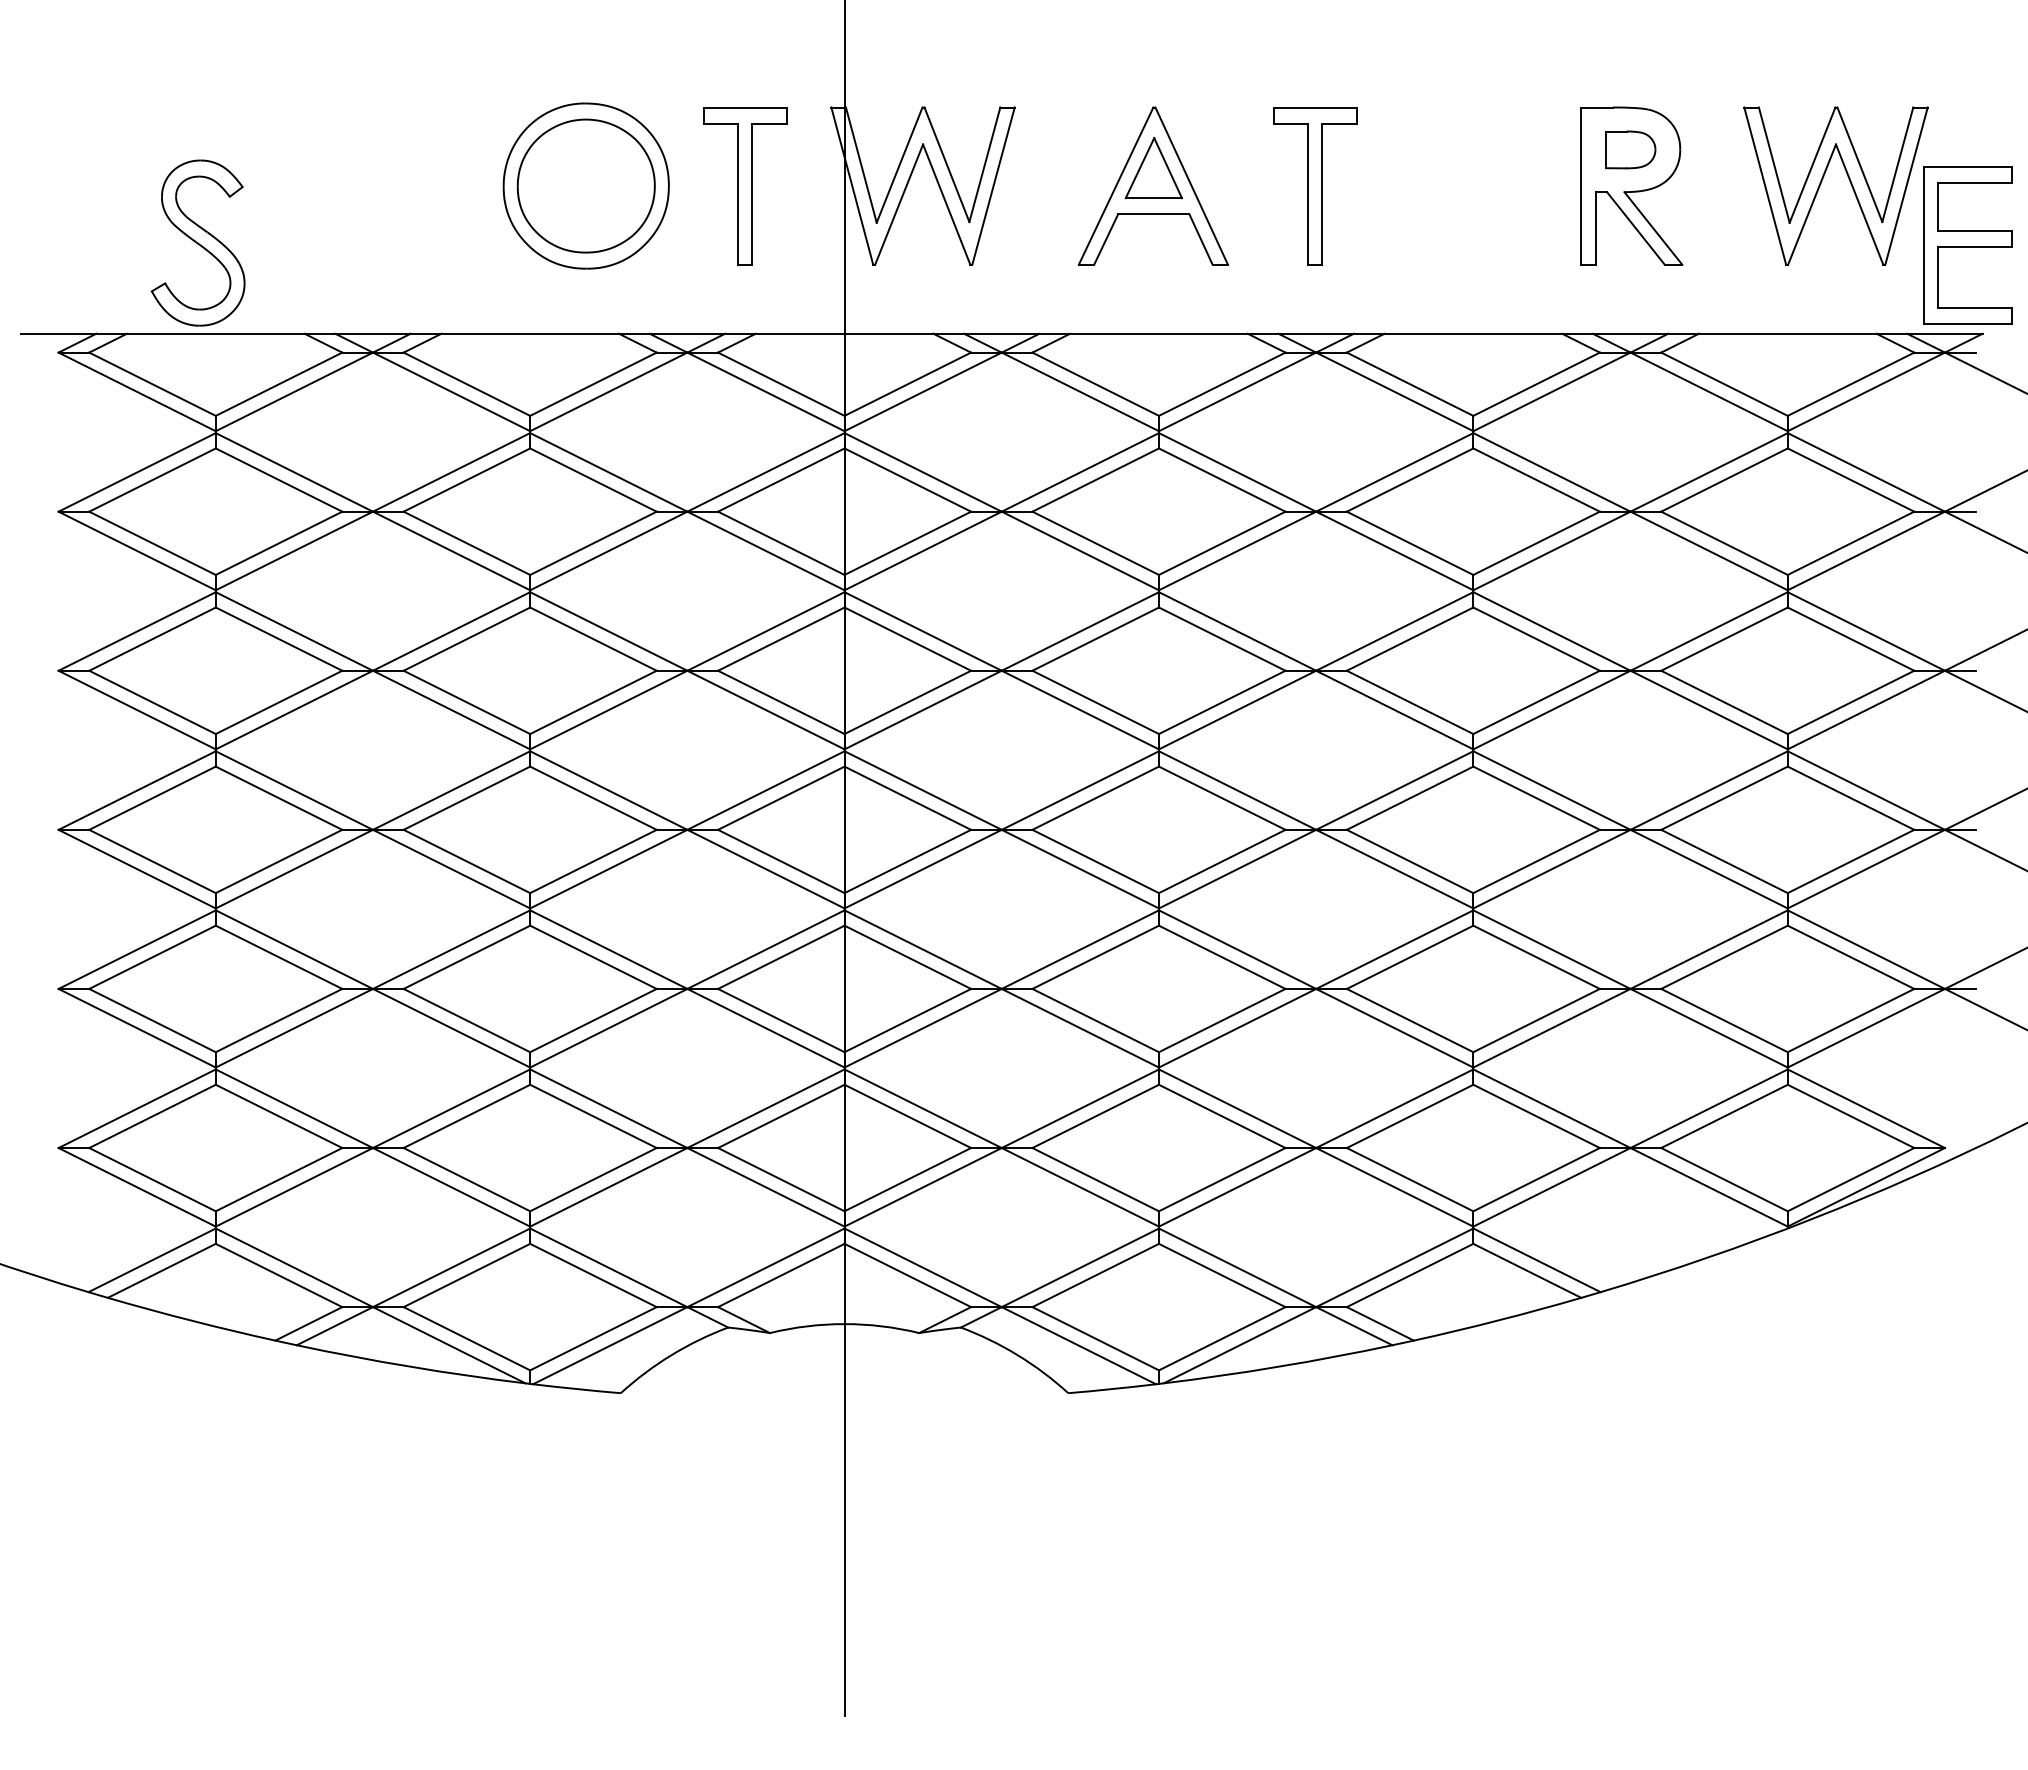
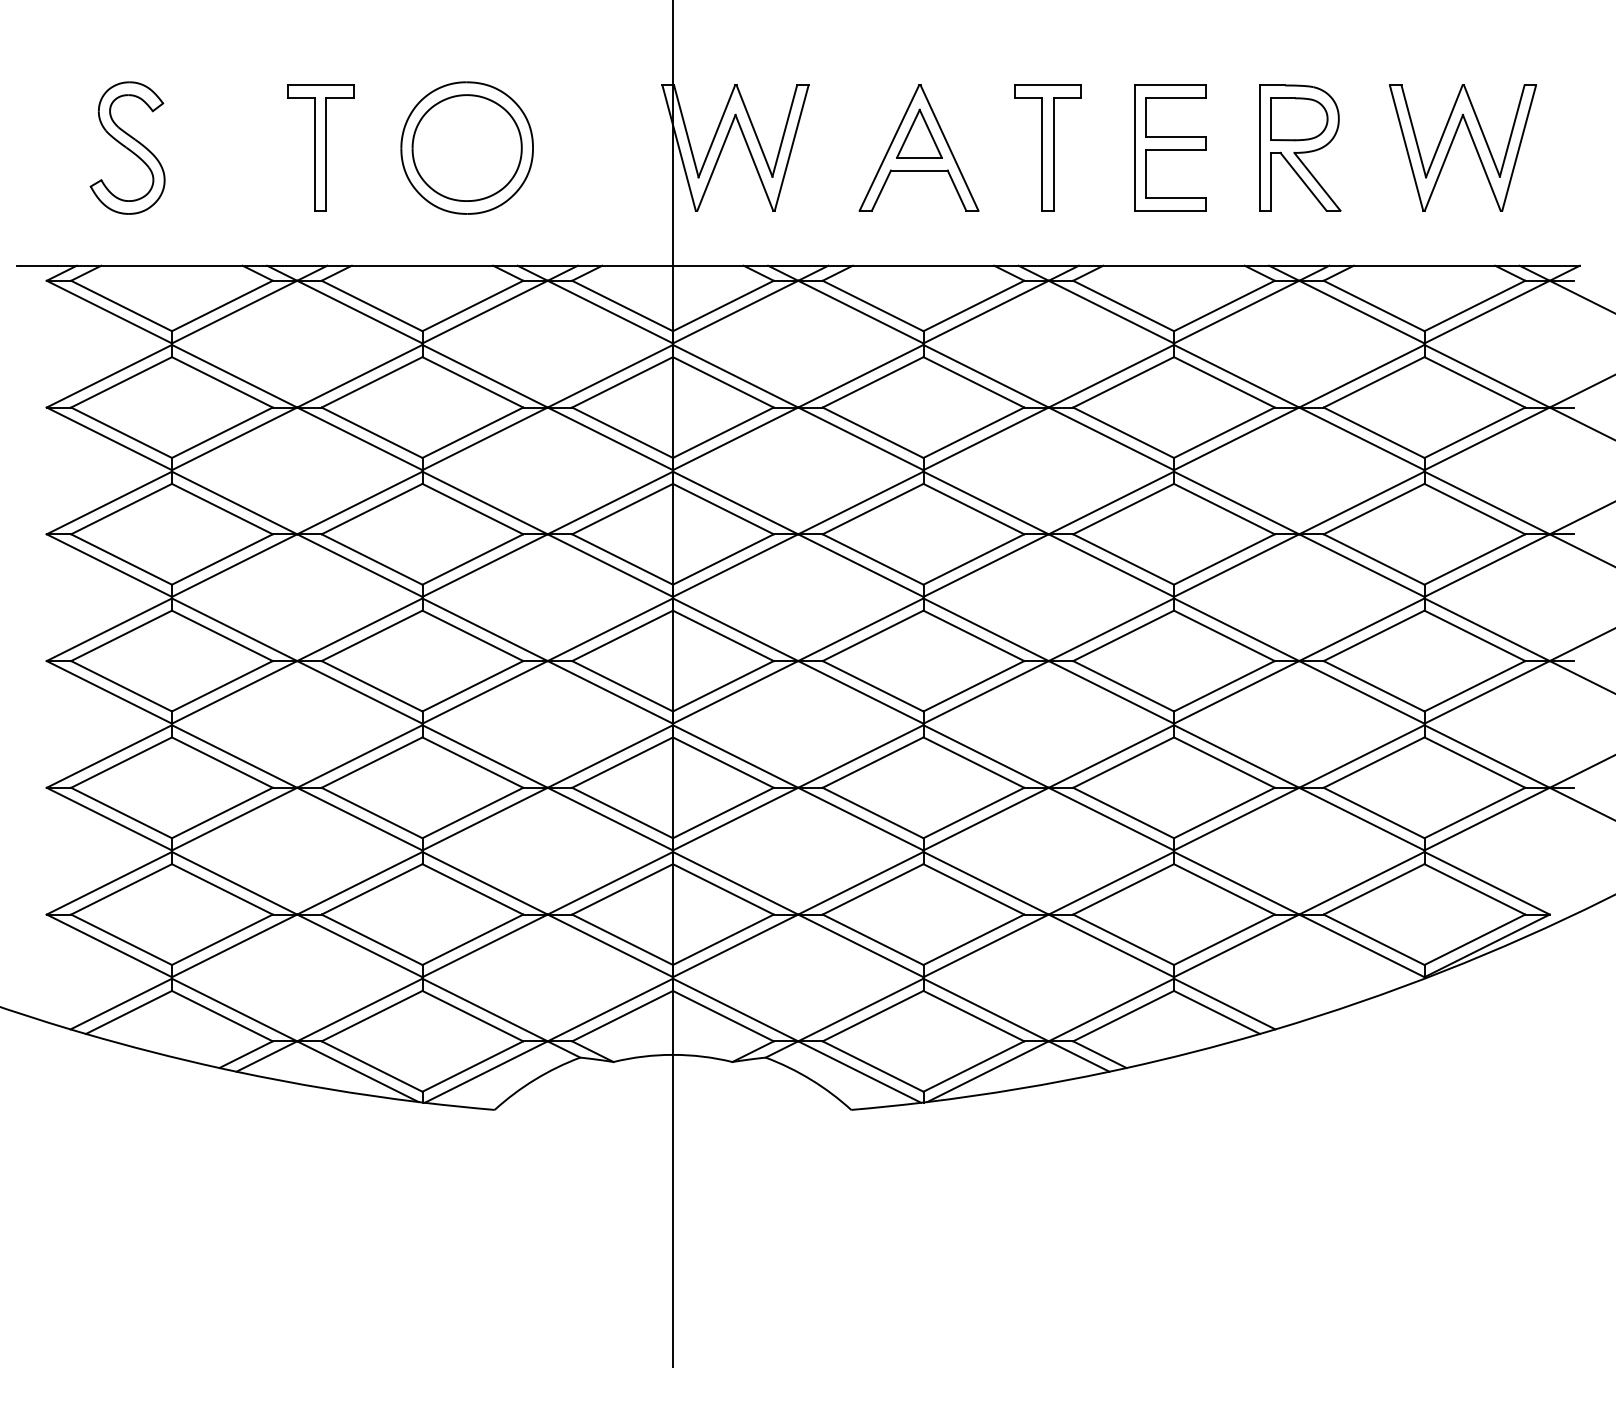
part: (1630, 149) -> (1299, 118), size x1.43
part: (745, 186) -> (320, 148), moved
part: (197, 242) -> (127, 147), moved
part: (1967, 245) -> (1170, 148), moved

